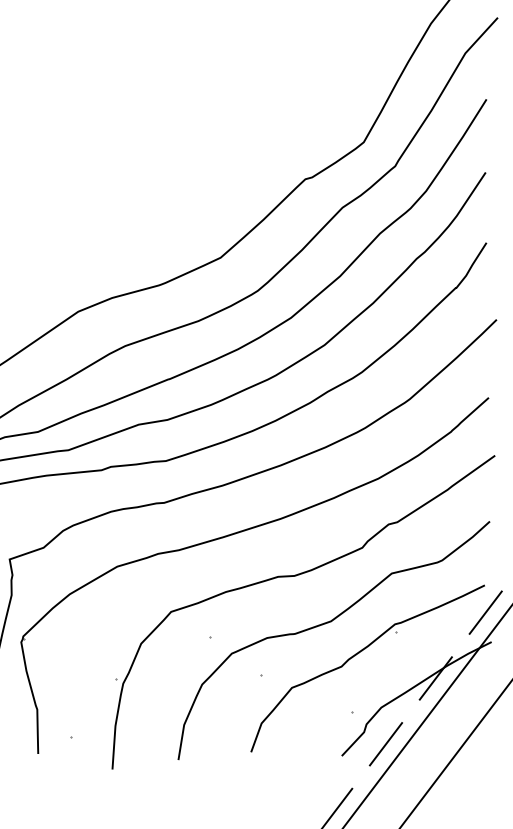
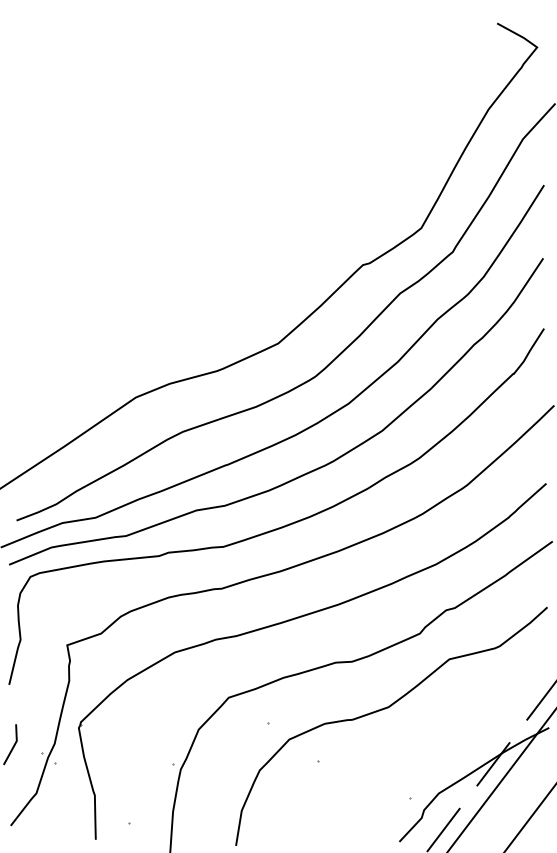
part: (357, 654) -> (415, 740), removed

